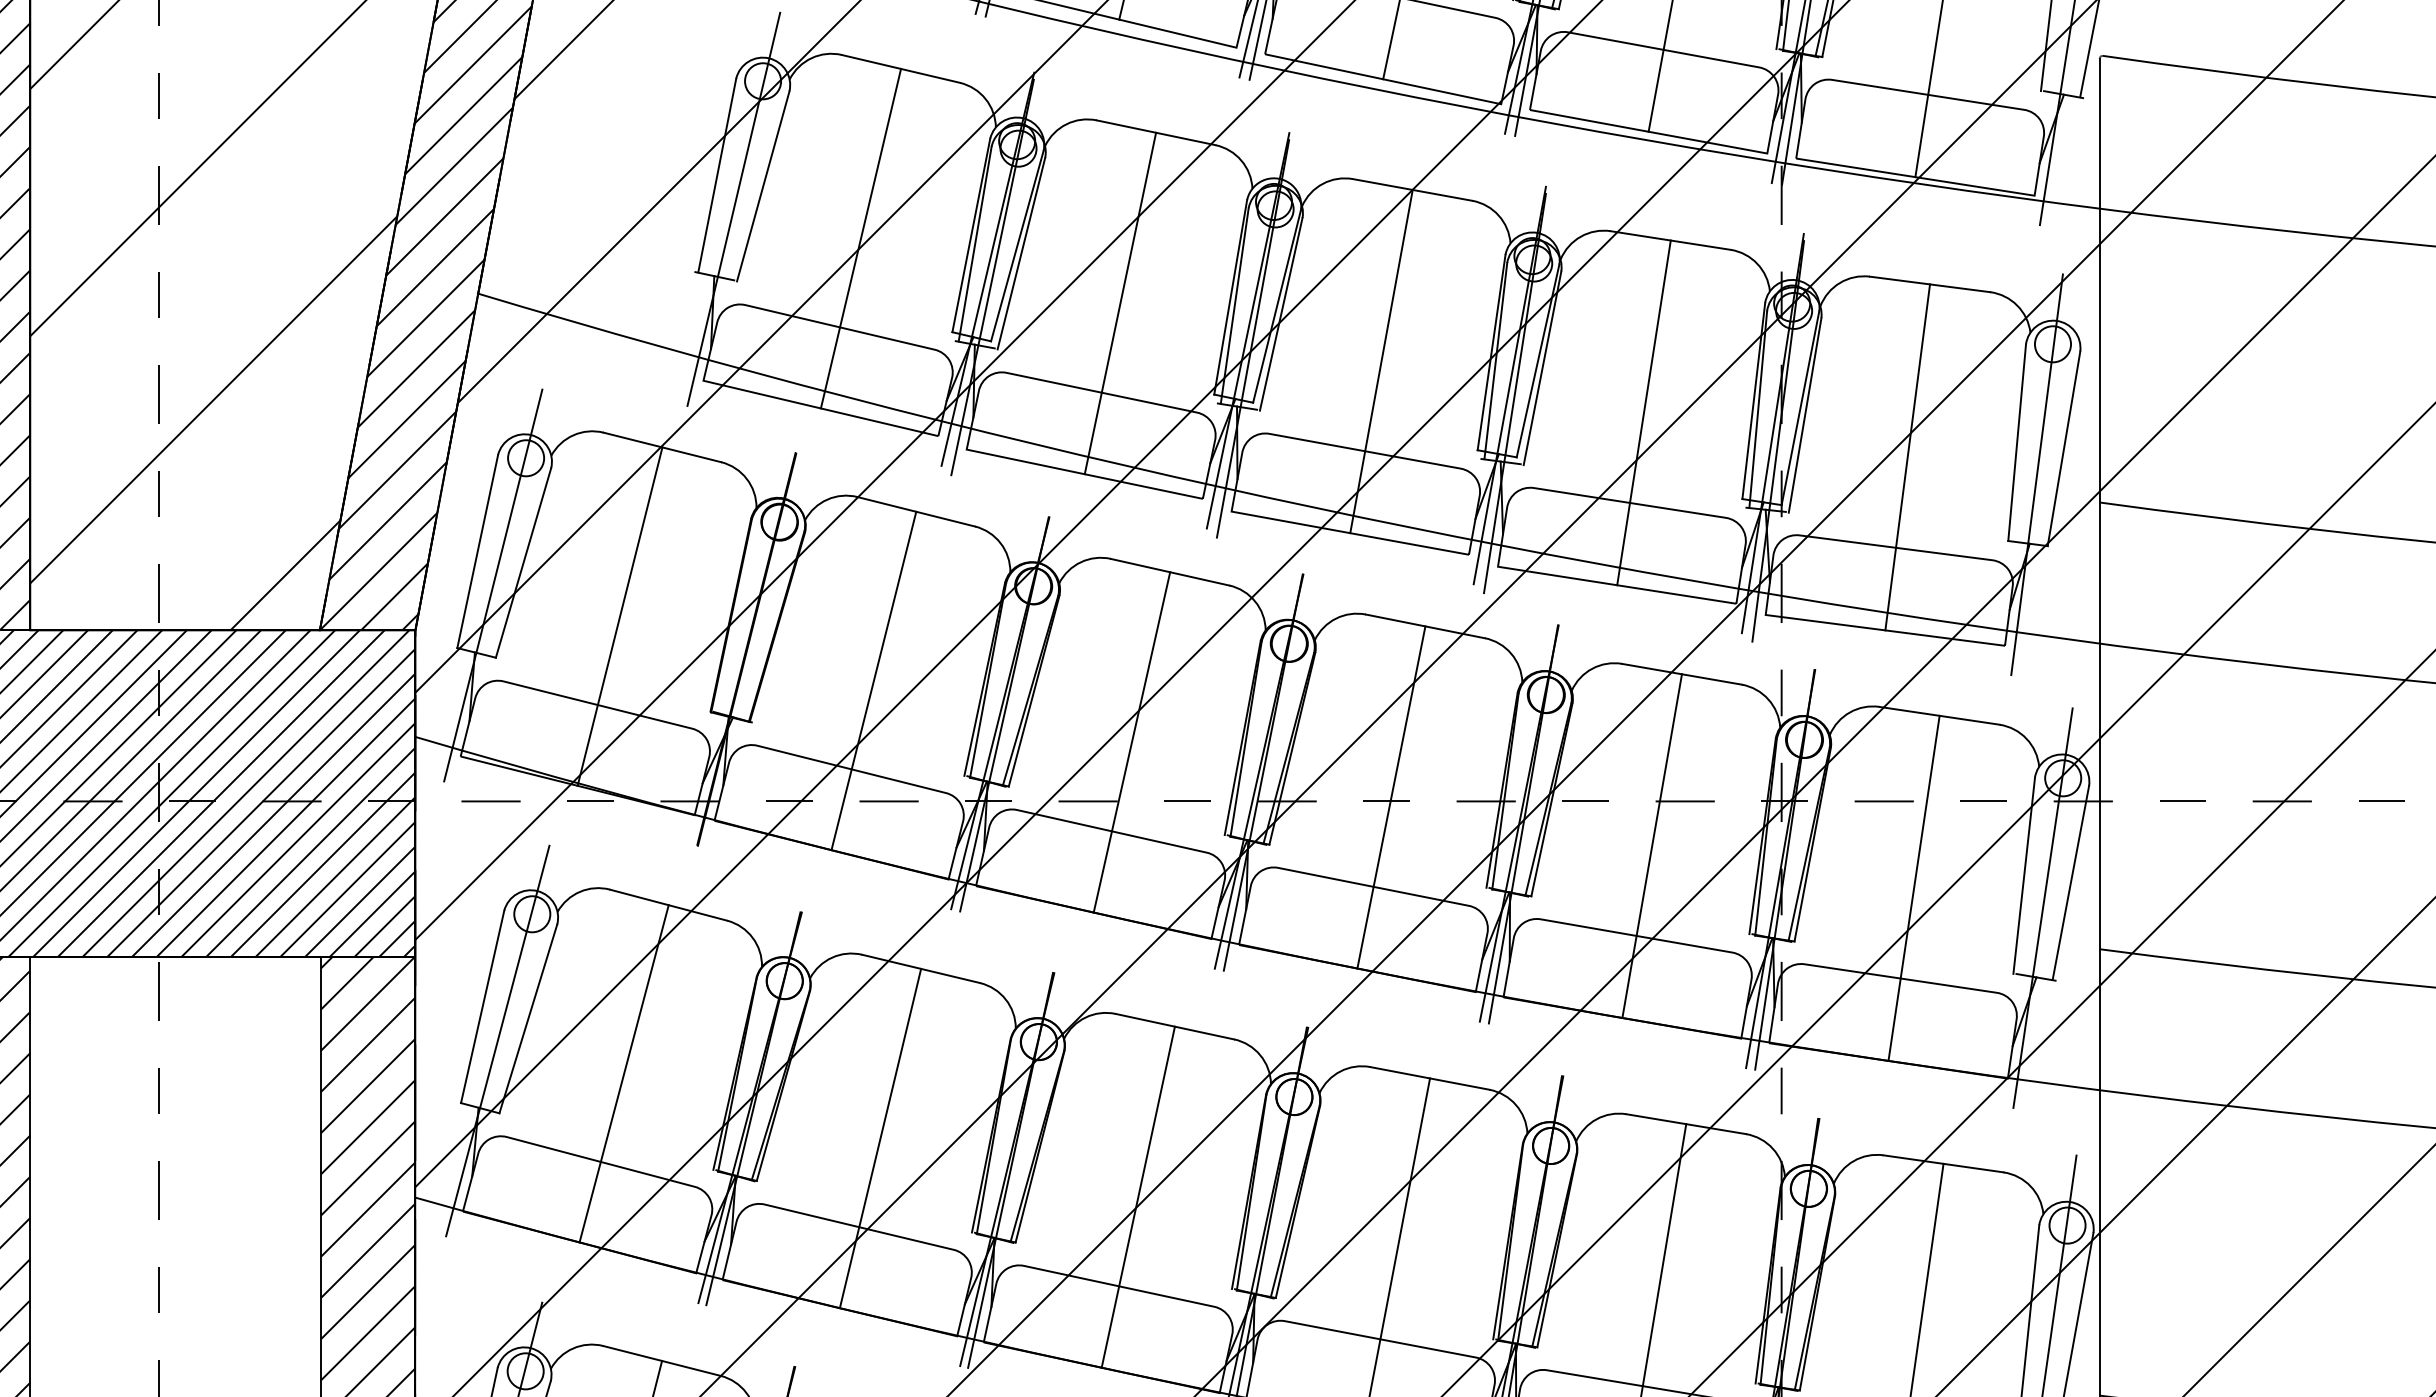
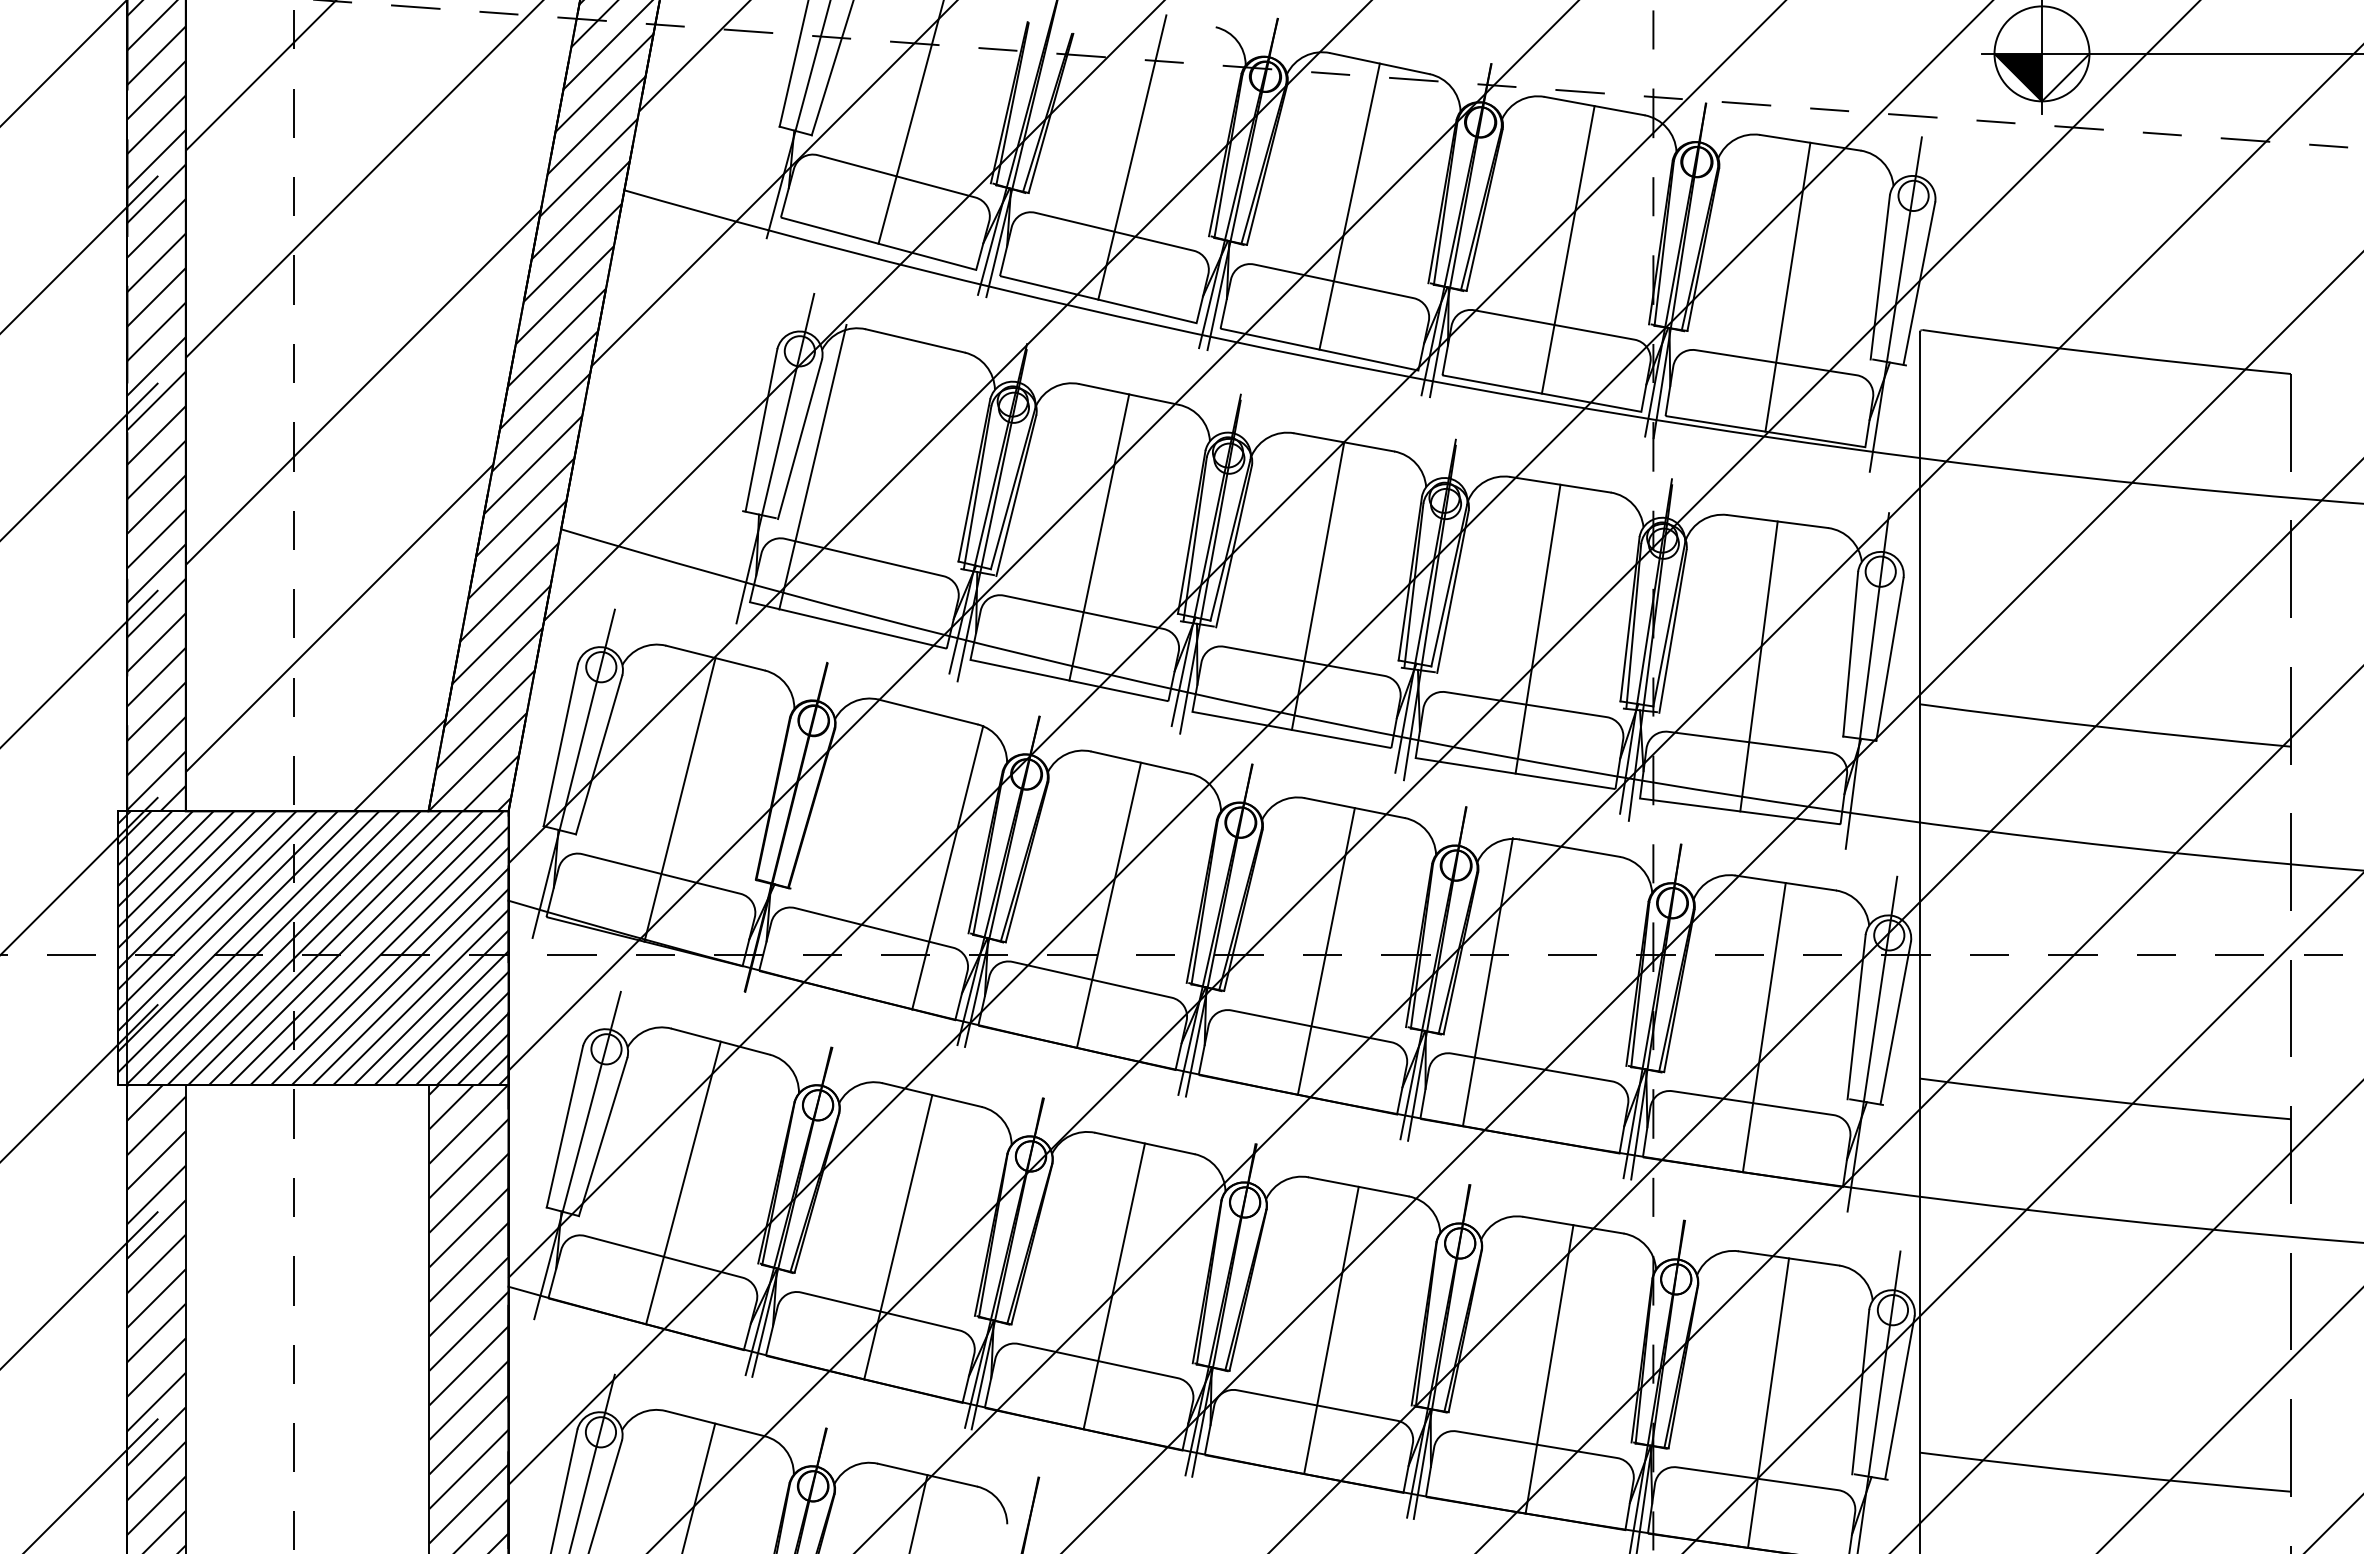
line: (860, 237) -> (812, 466), moved
line: (873, 680) -> (947, 867), moved
line: (1651, 846) -> (1487, 982), moved

